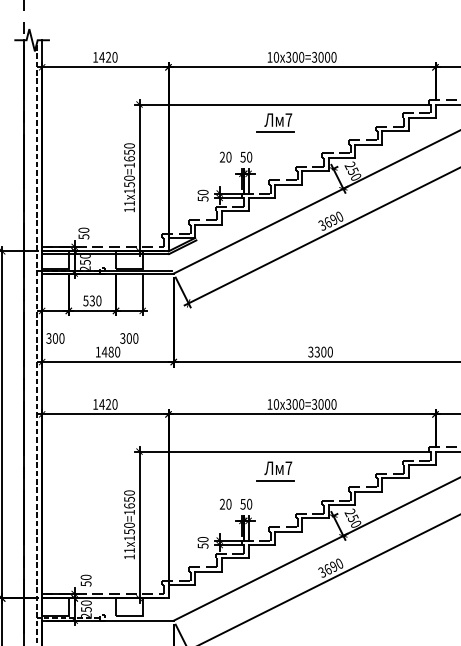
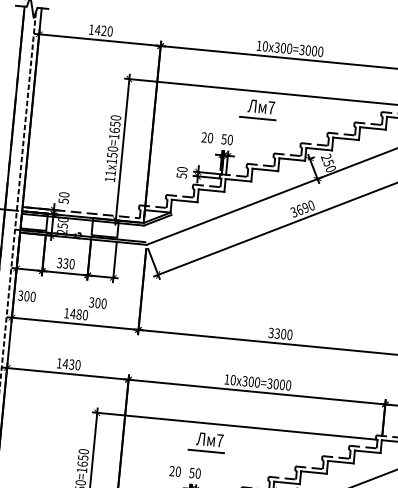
text: (85, 300) -> (59, 262), 530 -> 330
text: (108, 404) -> (71, 364), 1420 -> 1430
part: (275, 471) -> (206, 442), moved

